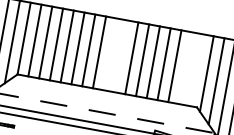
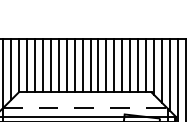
line: (110, 53) -> (82, 65), added
line: (121, 55) -> (90, 65), added
line: (186, 67) -> (138, 65), added
line: (196, 69) -> (146, 65), added

